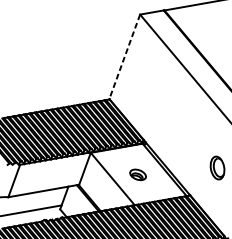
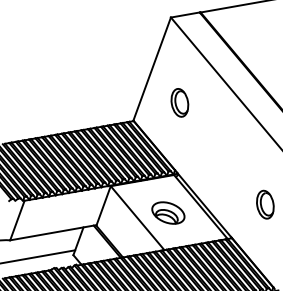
line: (125, 57) -> (152, 69), dashed -> solid
part: (147, 84) -> (179, 102), added
part: (138, 174) -> (168, 212), size x1.67

